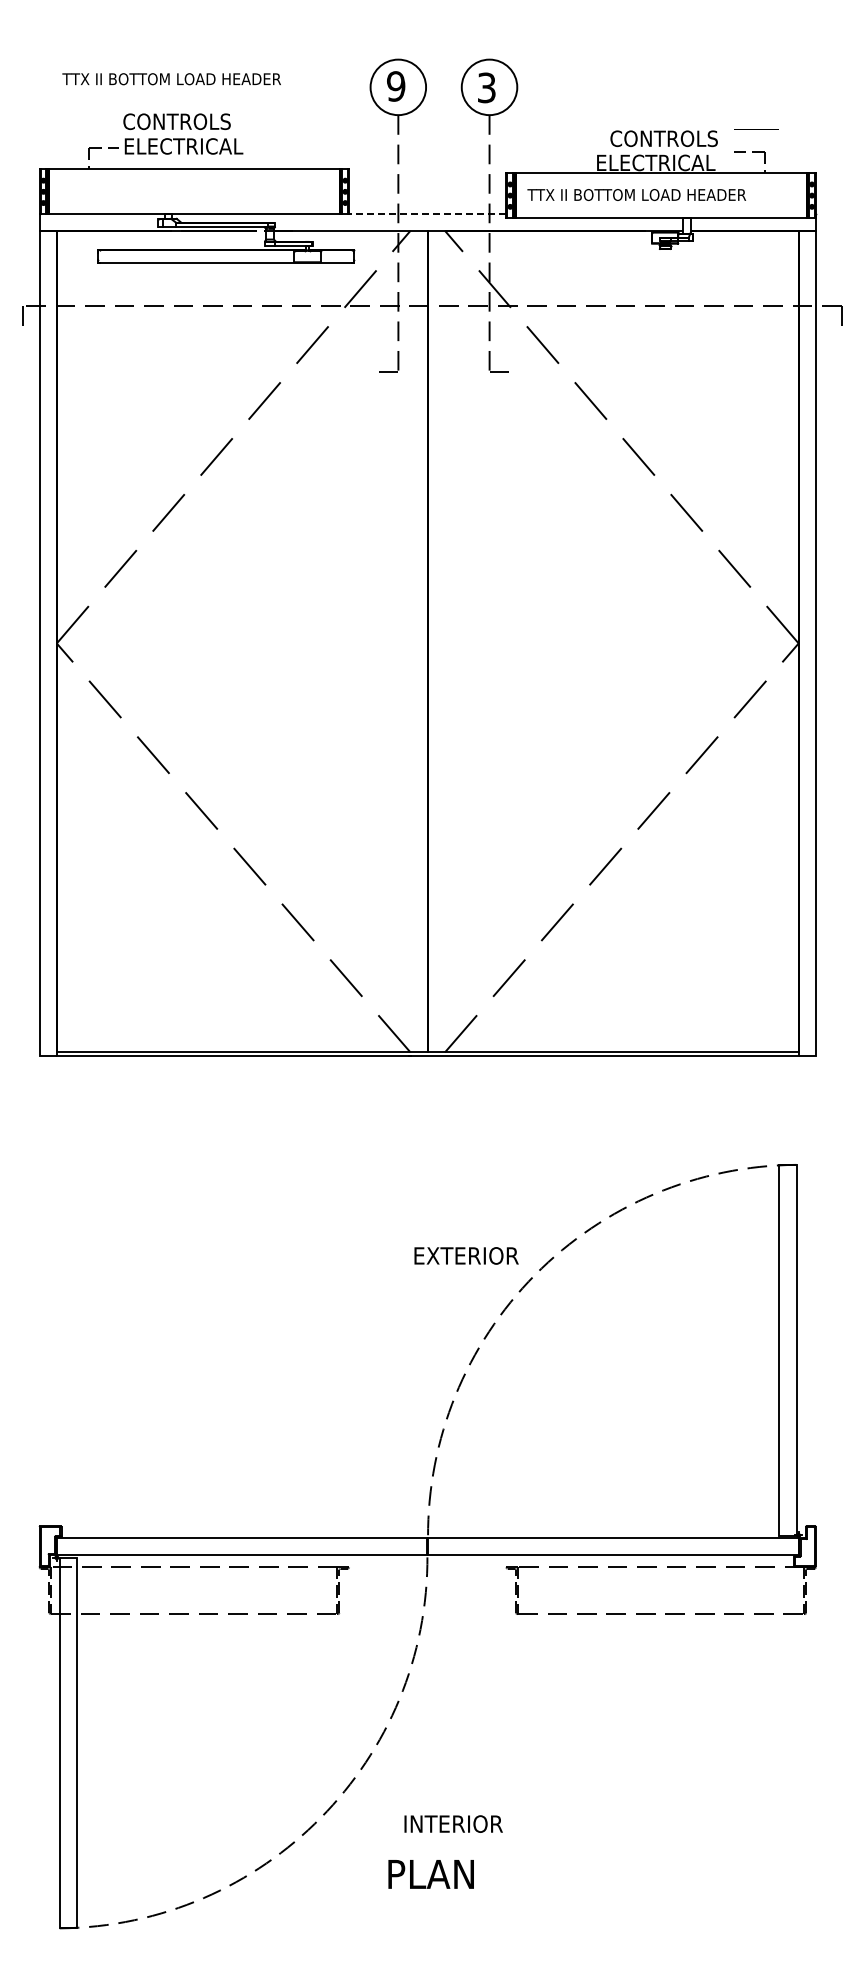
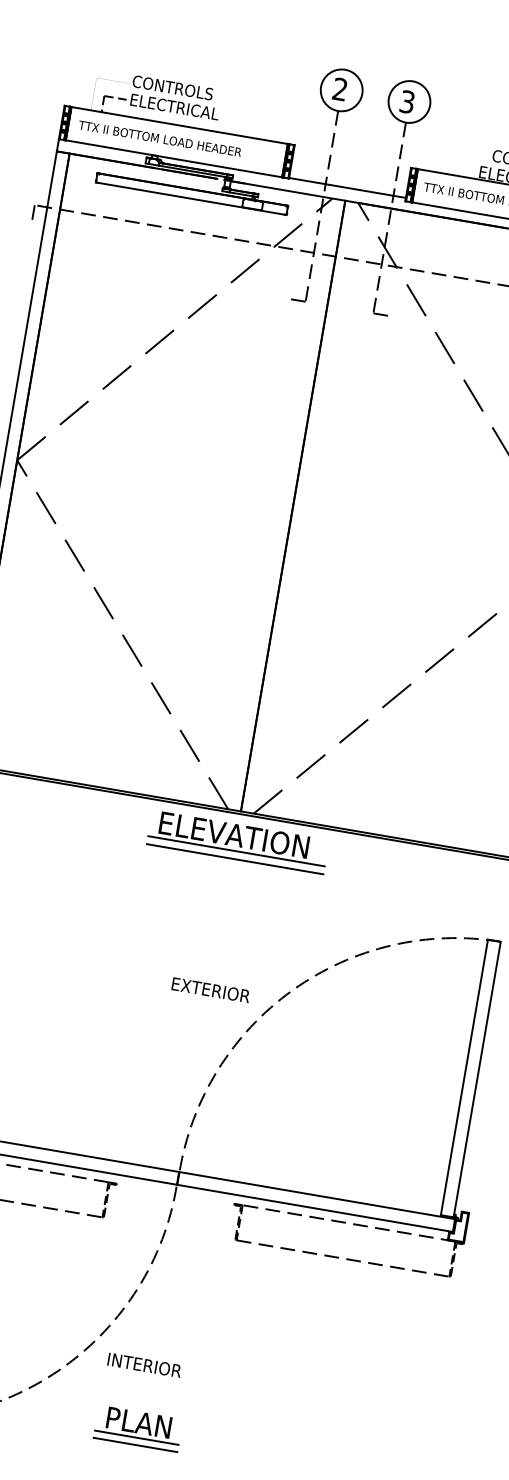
text: (171, 79) -> (159, 138), moved
text: (396, 86) -> (340, 89), 9 -> 2
line: (427, 213) -> (347, 187), dashed -> solid
part: (430, 1087) -> (238, 837), added
line: (430, 1116) -> (234, 859), added
text: (466, 1255) -> (211, 989), moved
text: (453, 1823) -> (144, 1364), moved
line: (431, 1894) -> (136, 1437), added
line: (431, 1904) -> (135, 1445), added

